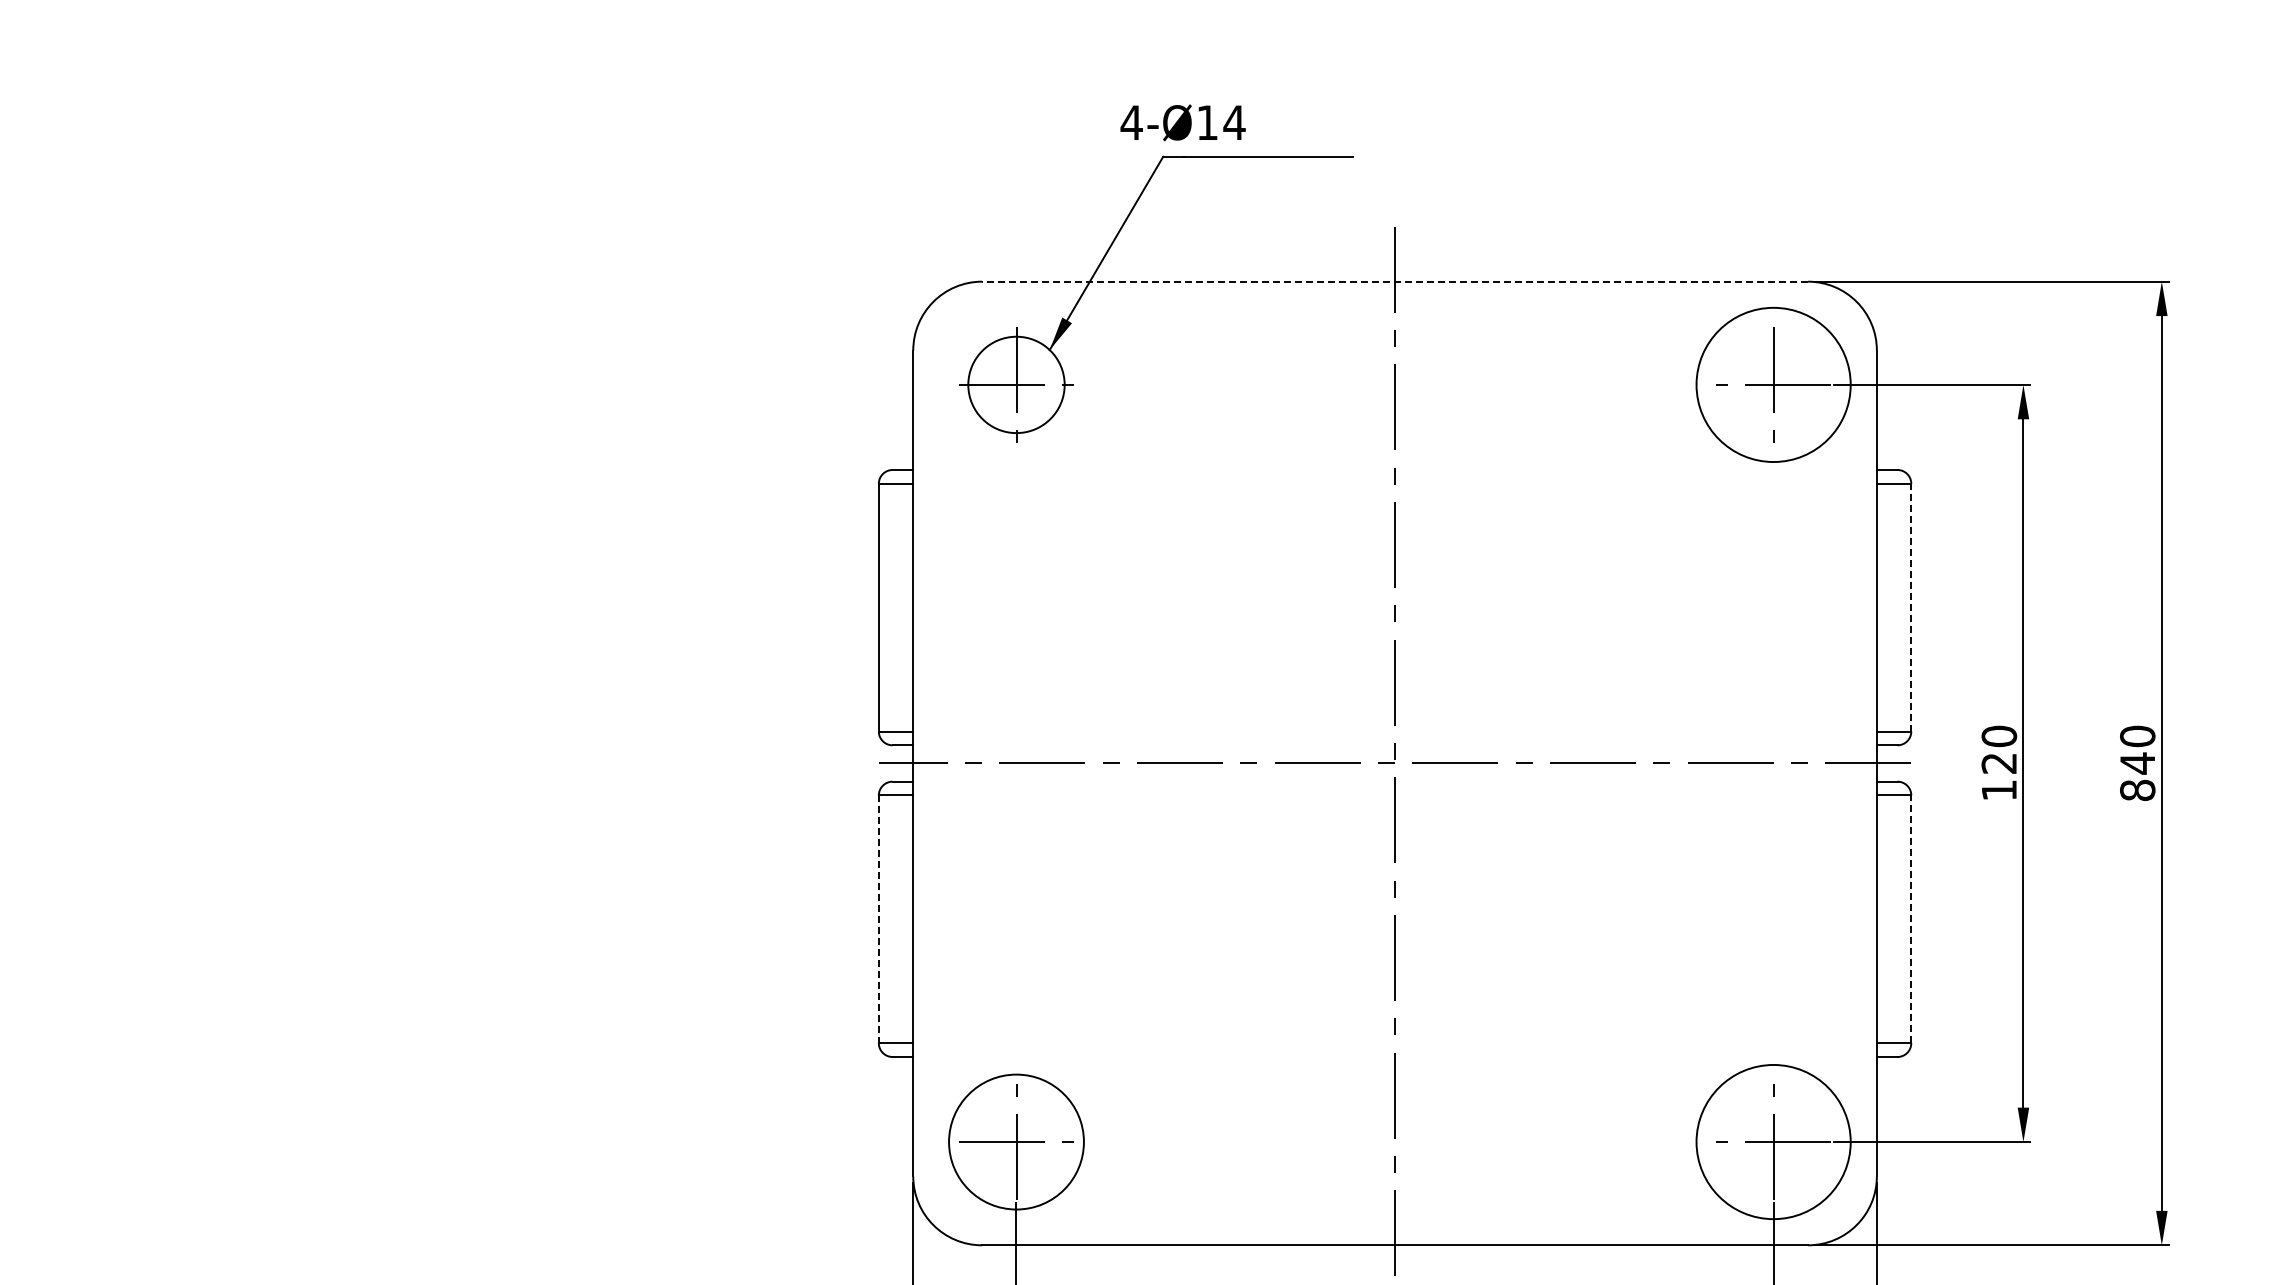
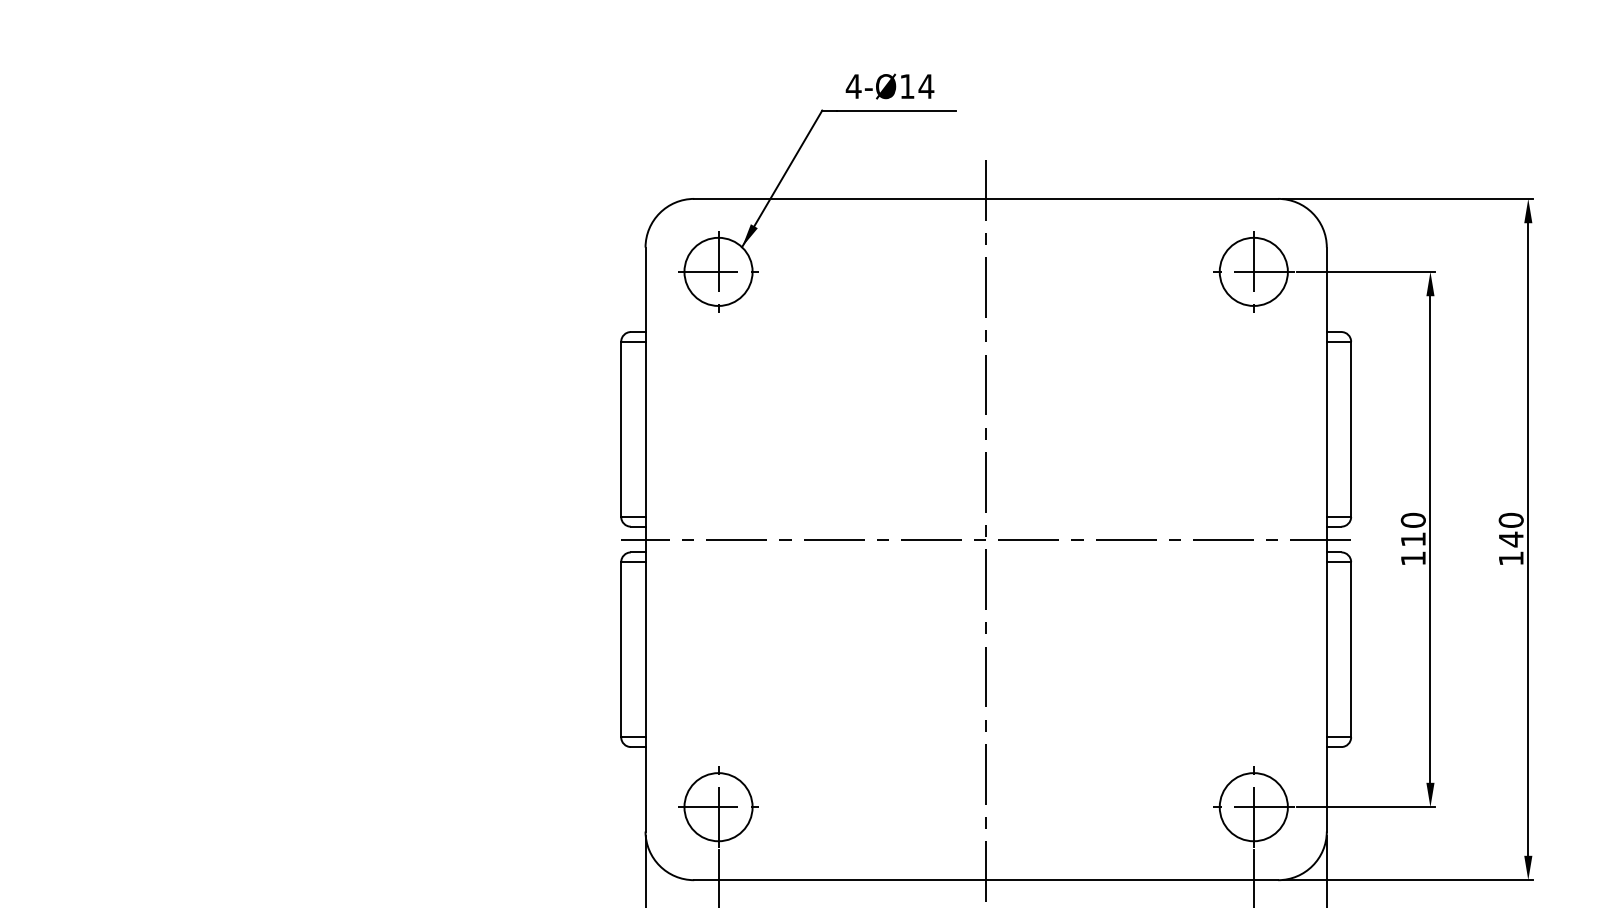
text: (1182, 122) -> (889, 86), moved
line: (1395, 281) -> (986, 198), dashed -> solid
circle: (1773, 384) -> (1253, 271), size x0.62
line: (1911, 607) -> (1351, 429), dashed -> solid
text: (1998, 763) -> (1412, 539), 120 -> 110
text: (2137, 789) -> (1511, 557), 840 -> 140
line: (878, 919) -> (620, 649), dashed -> solid
line: (1911, 919) -> (1351, 649), dashed -> solid
circle: (1016, 1141) -> (718, 806), size x0.71
circle: (1773, 1141) -> (1253, 806), size x0.62

